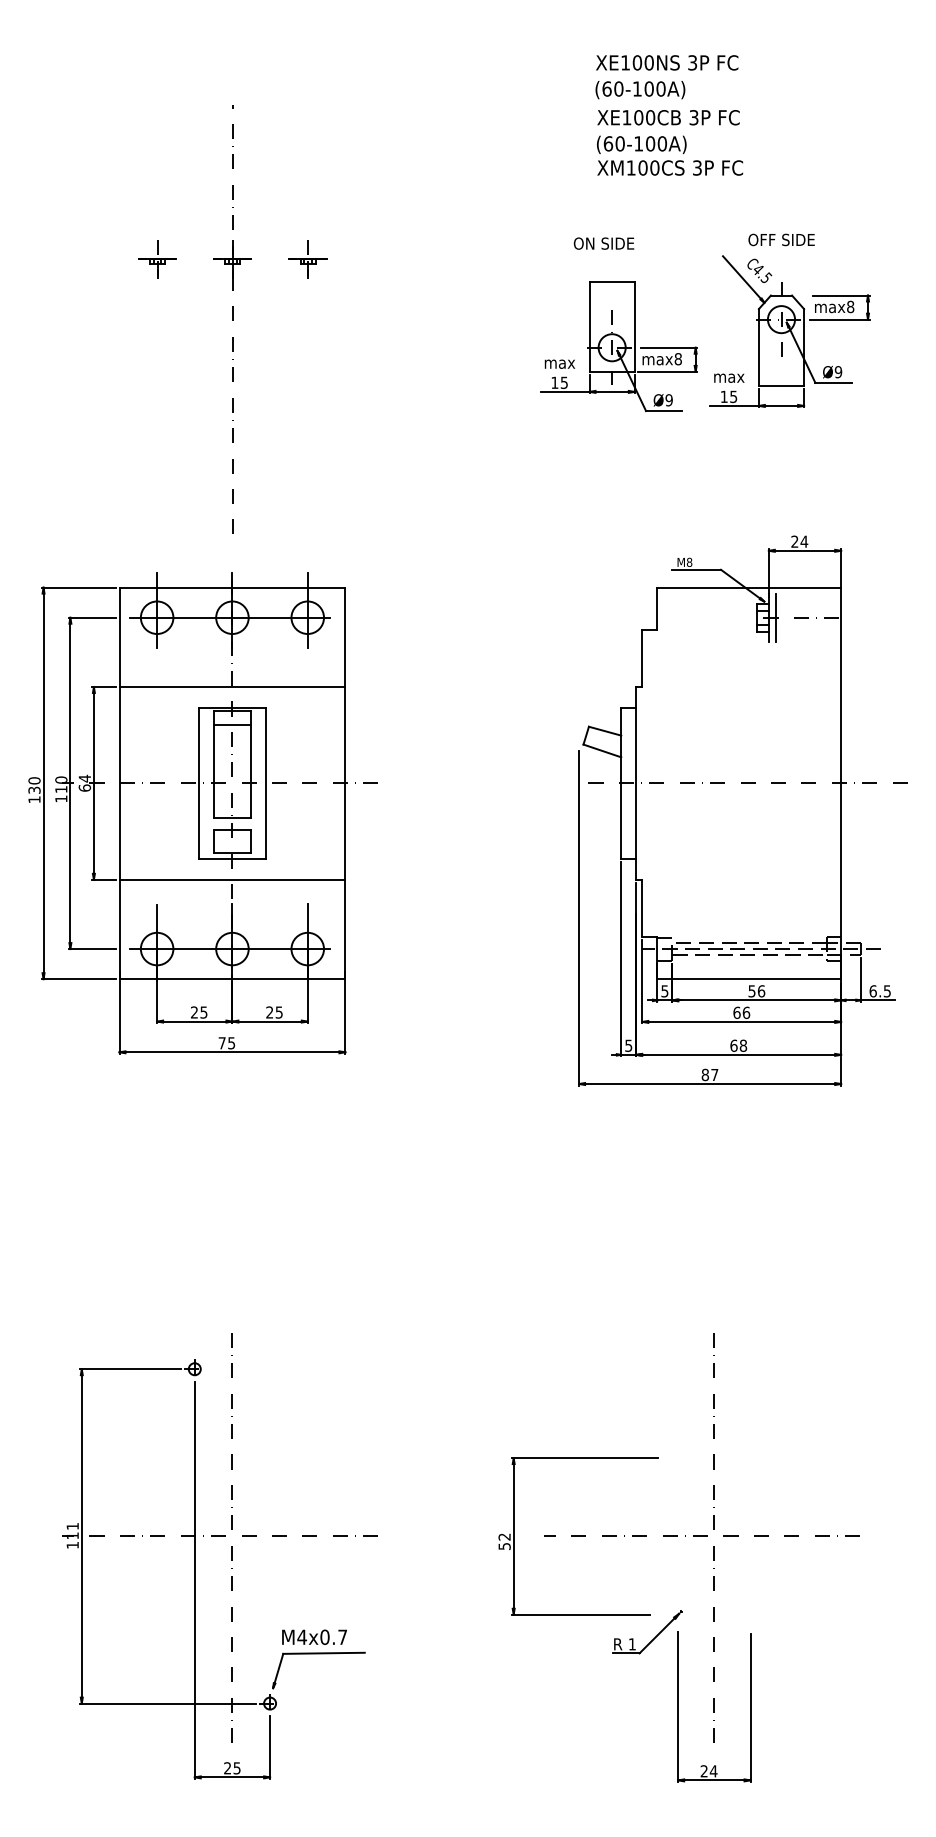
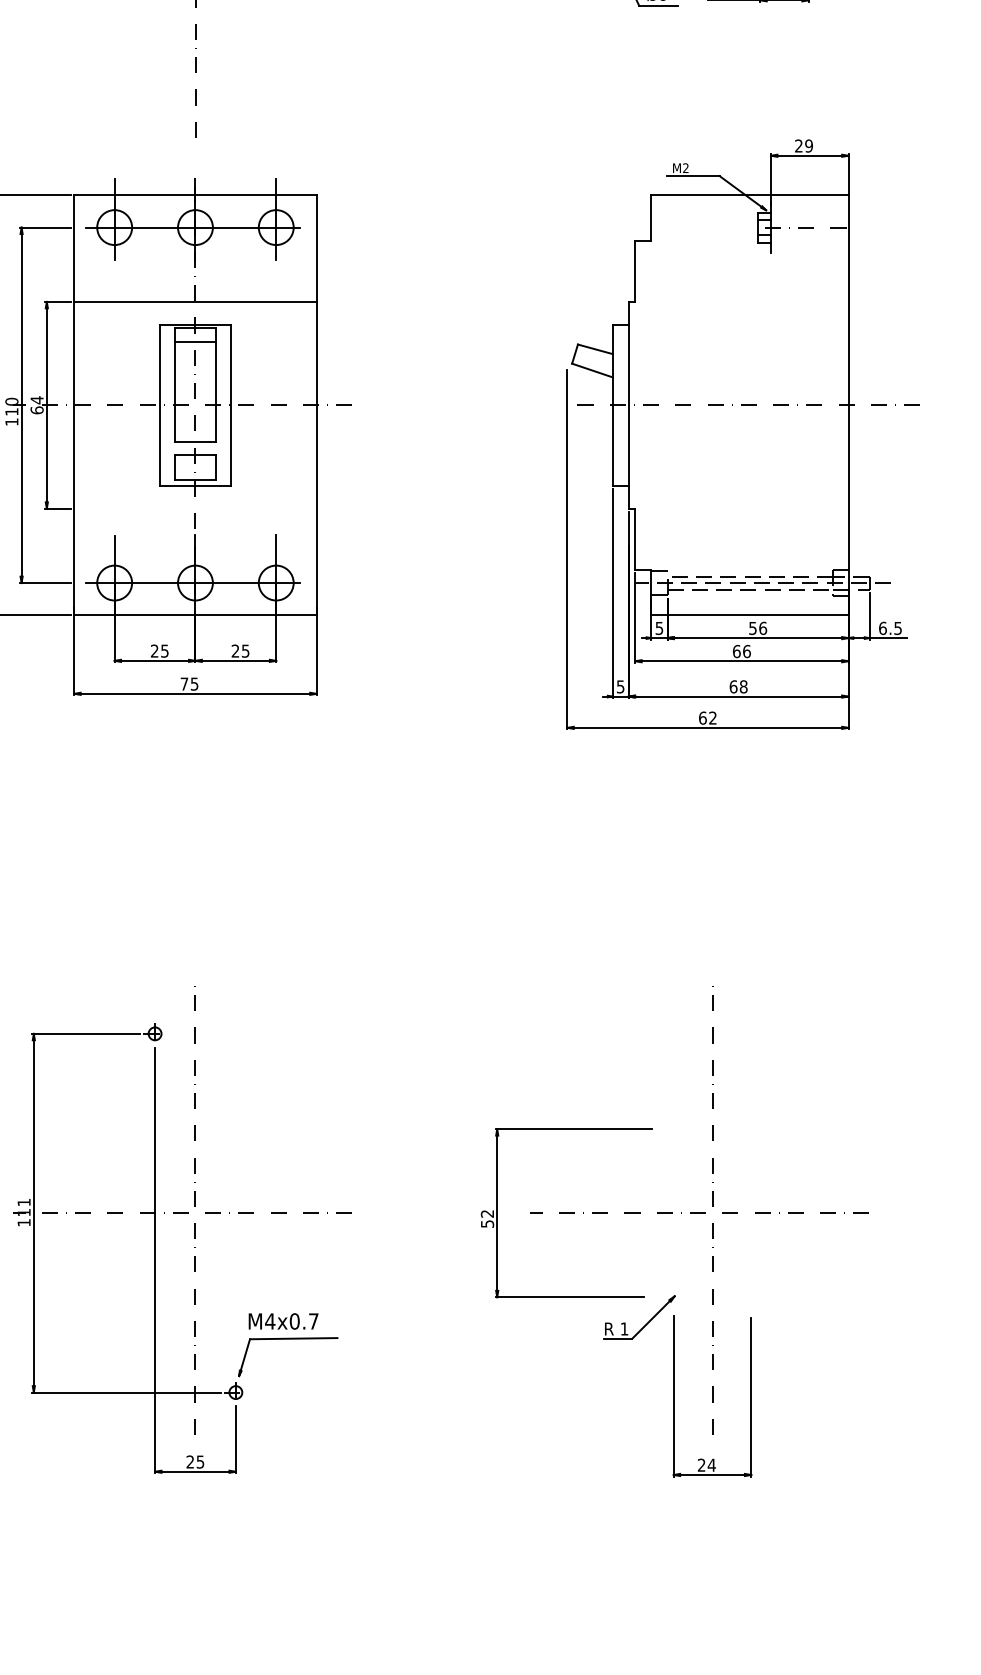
text: (804, 541) -> (809, 145), 24 -> 29
text: (689, 561) -> (685, 167), M8 -> M2
line: (775, 617) -> (778, 227), removed
line: (232, 879) -> (195, 508), removed
text: (709, 1074) -> (707, 717), 87 -> 62

